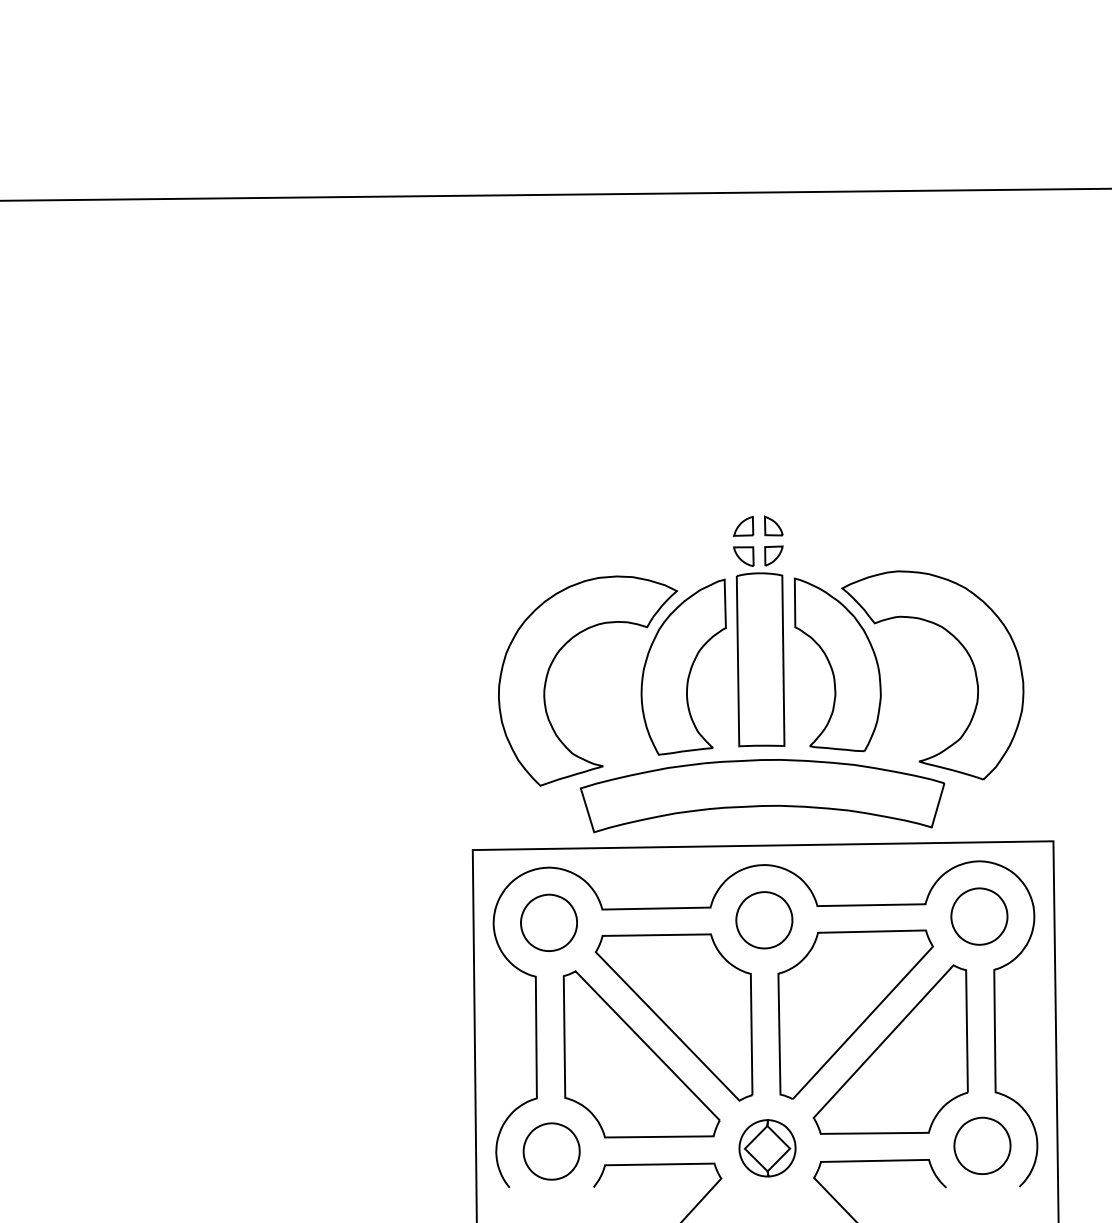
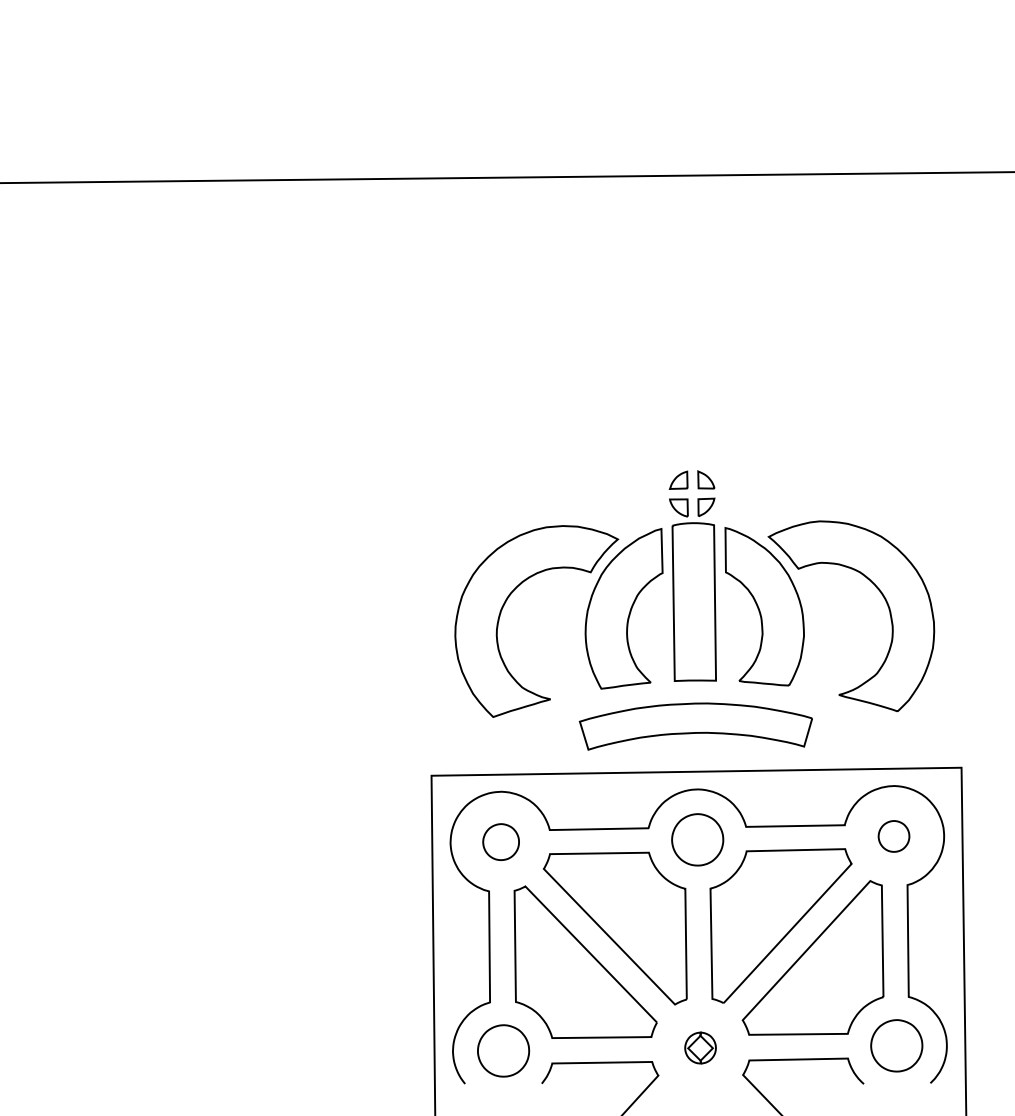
part: (762, 796) -> (695, 726), size x0.7
part: (979, 916) -> (894, 836), size x0.6
part: (548, 922) -> (500, 841), size x0.7
part: (767, 1148) -> (700, 1048), size x0.6

